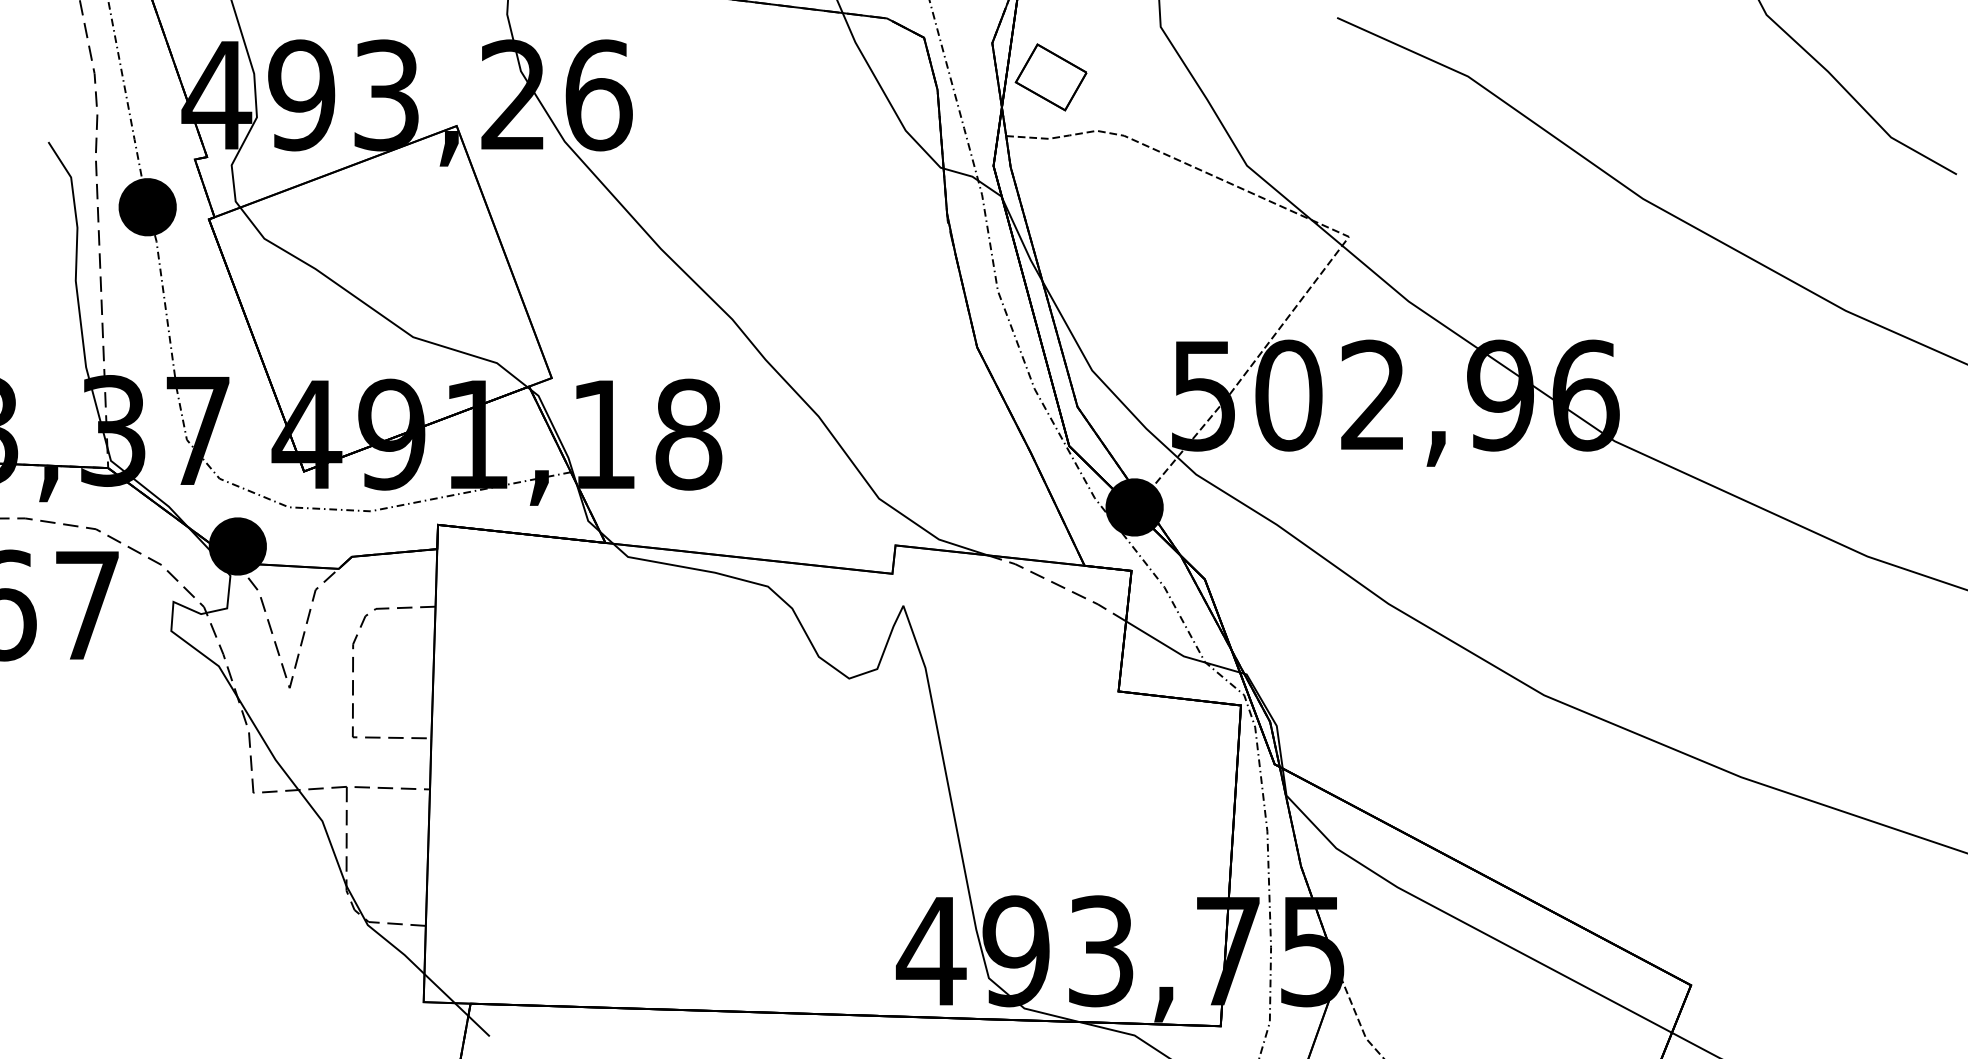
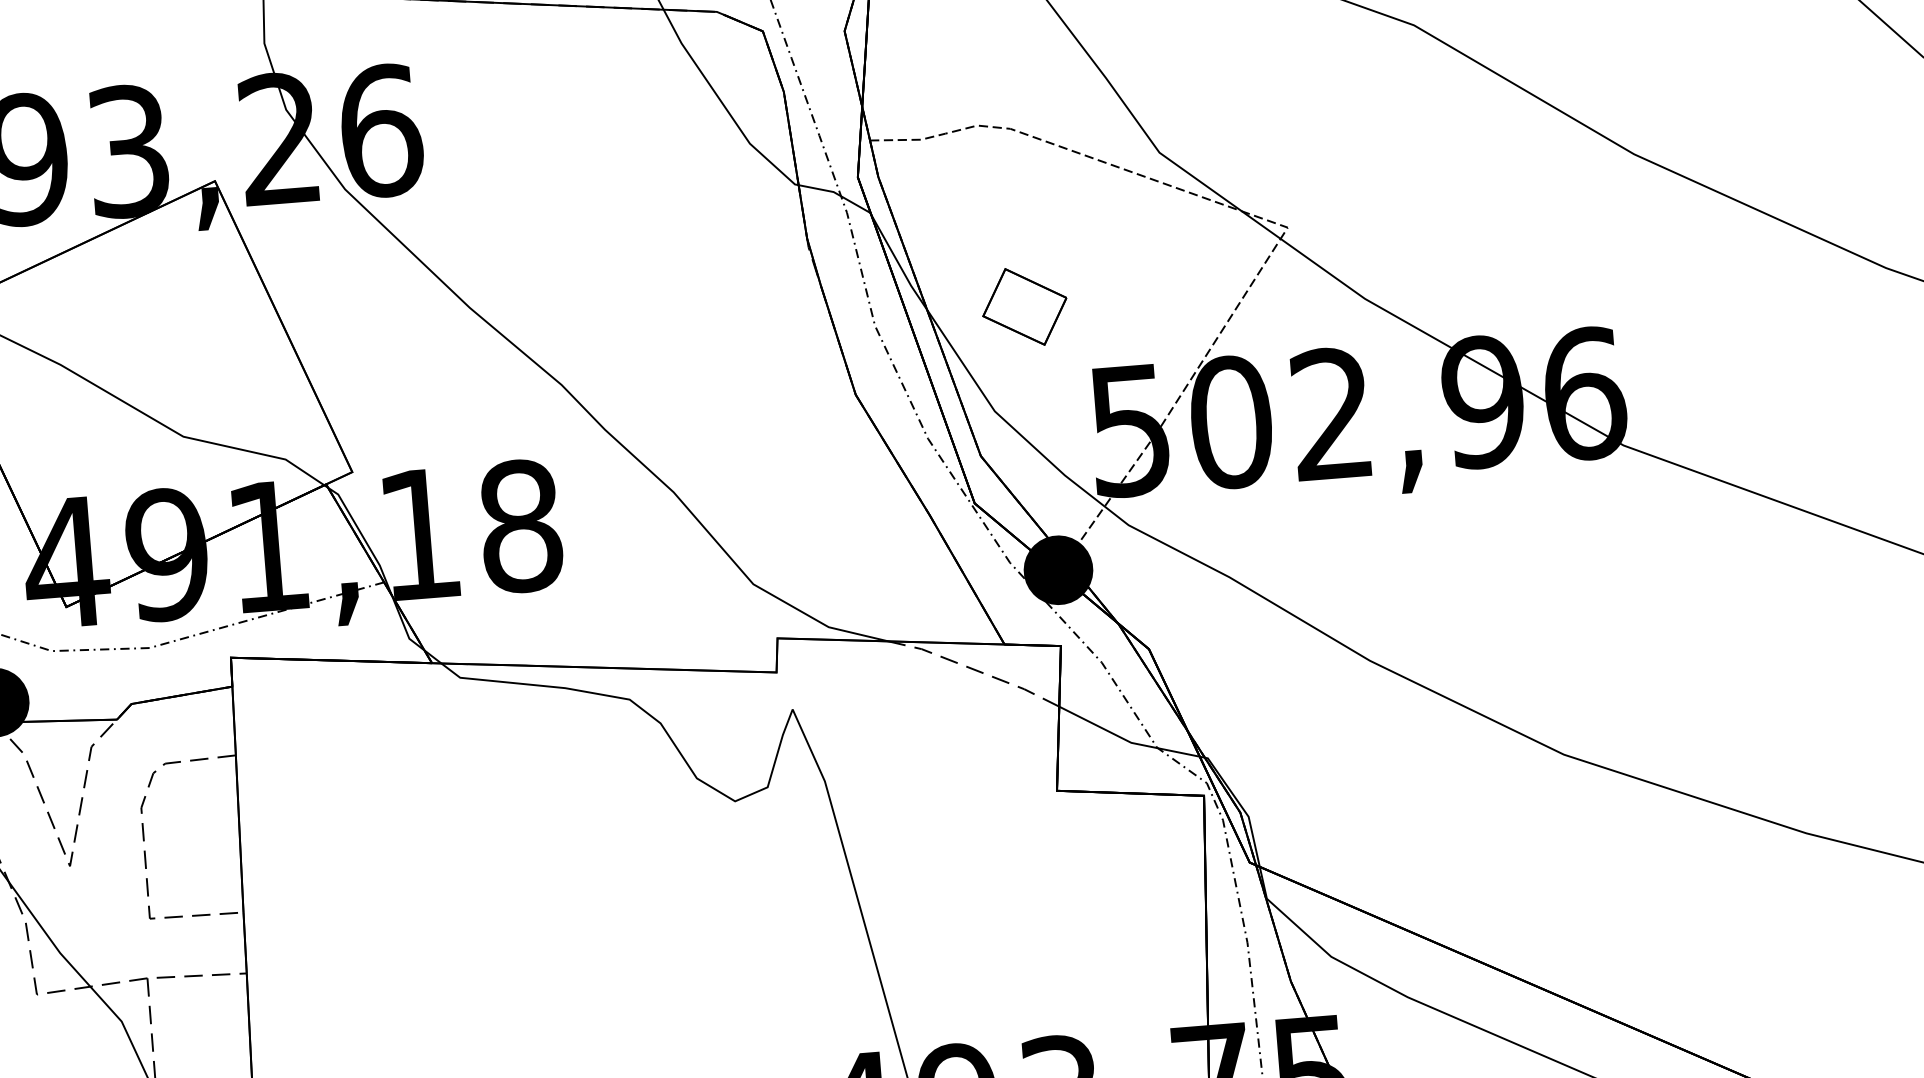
part: (1050, 77) -> (1023, 307), moved

